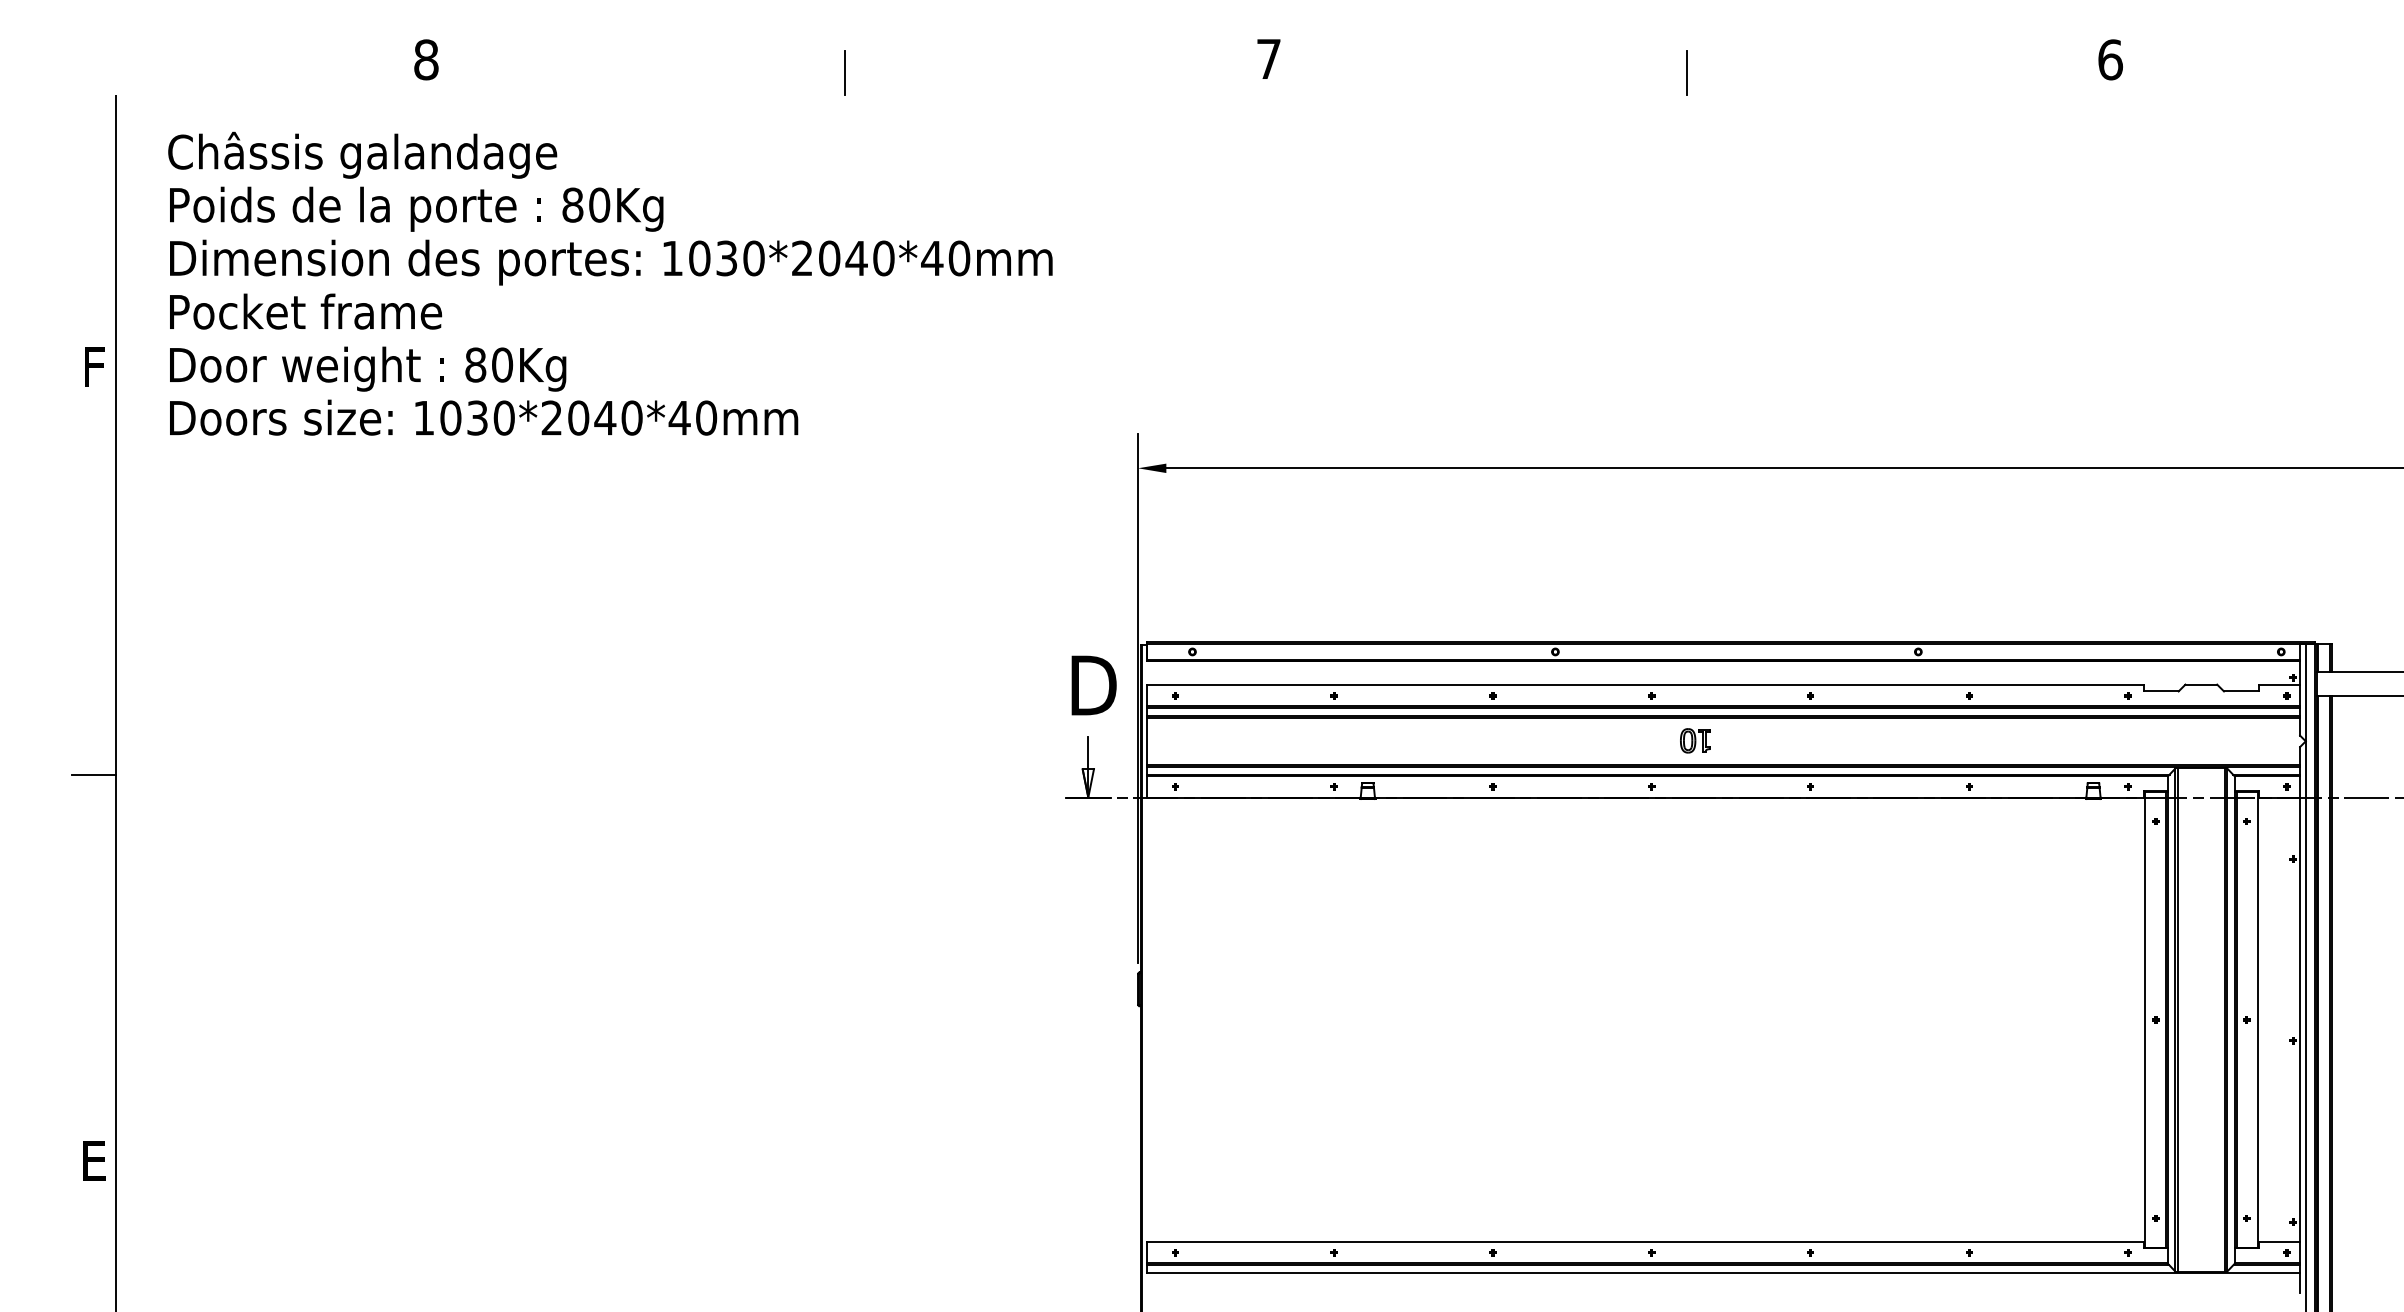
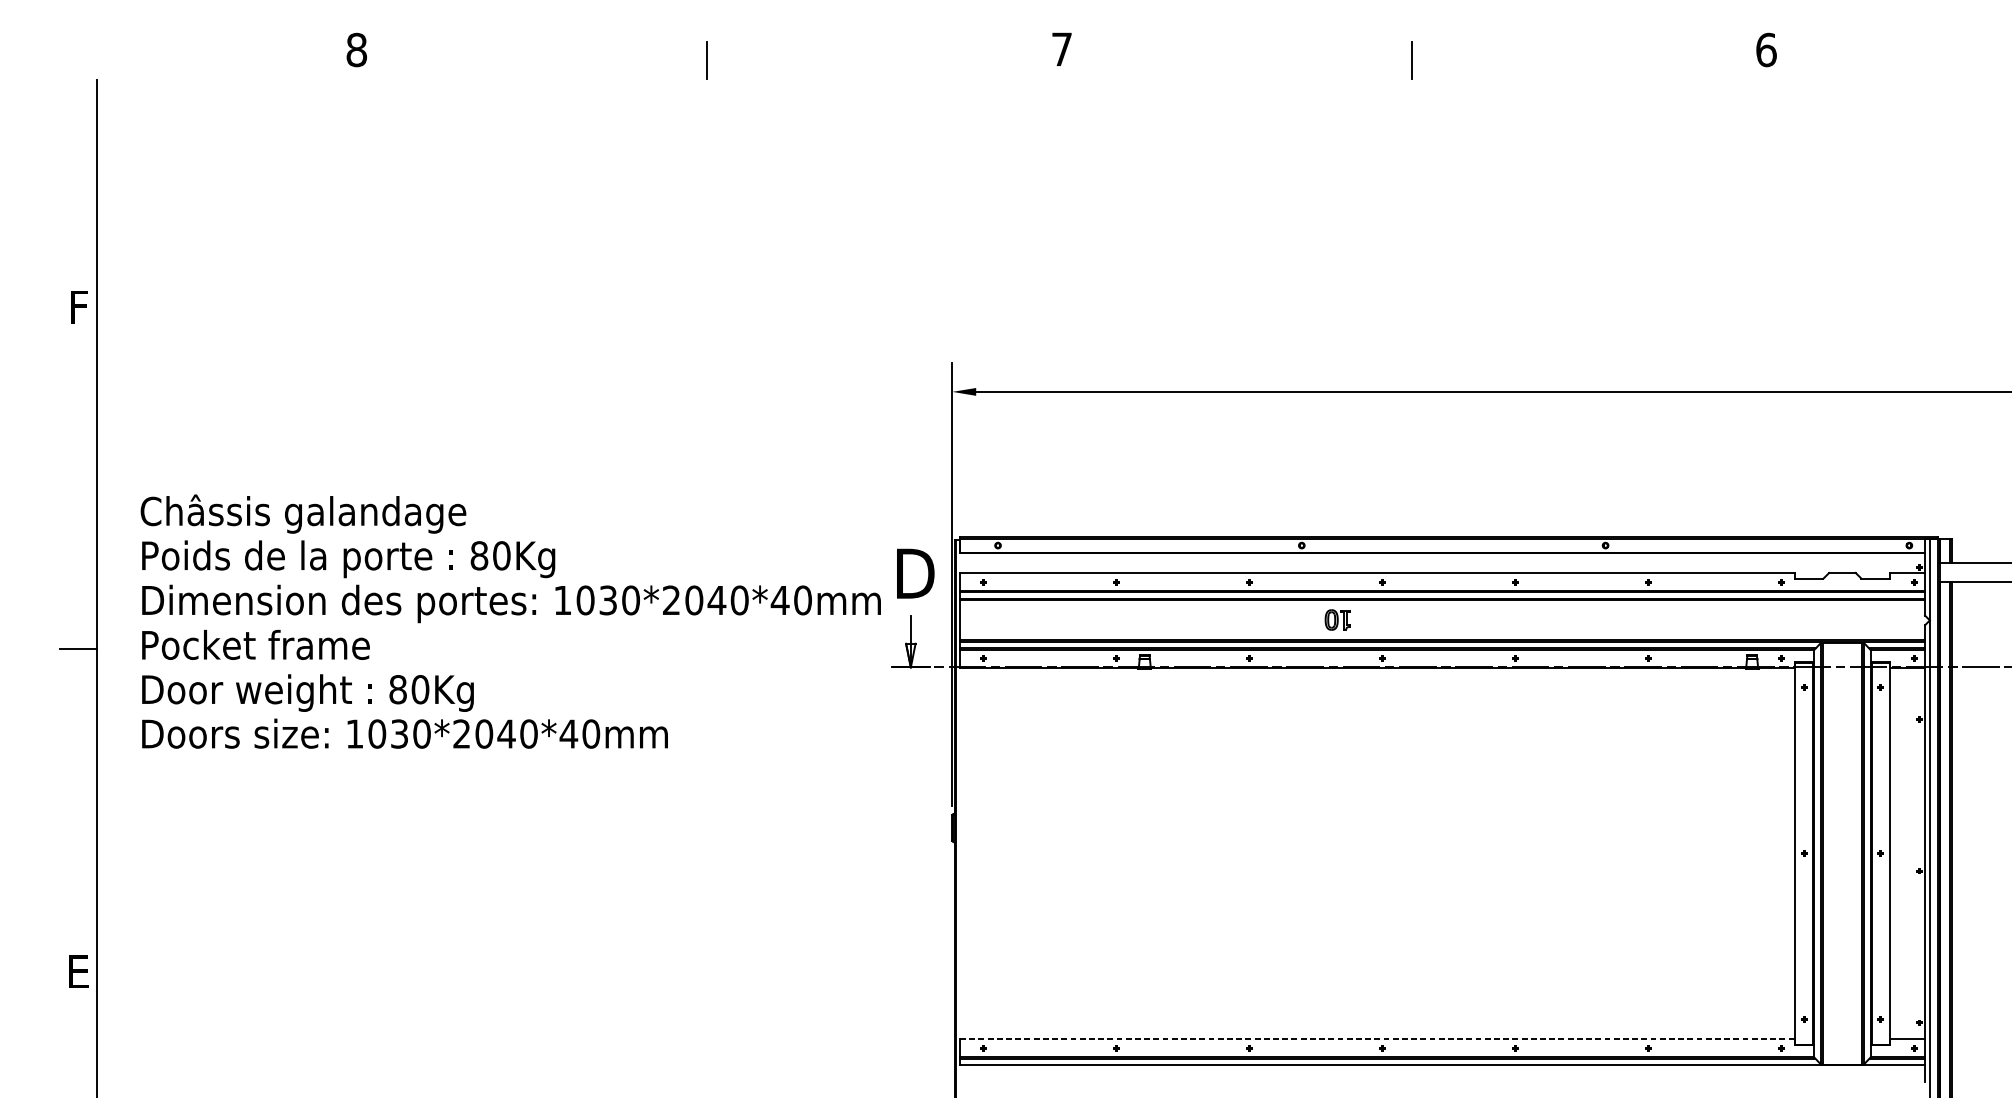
text: (610, 283) -> (510, 621), moved
part: (1695, 740) -> (1337, 619), moved
line: (1645, 1241) -> (1377, 1039), solid -> dashed

